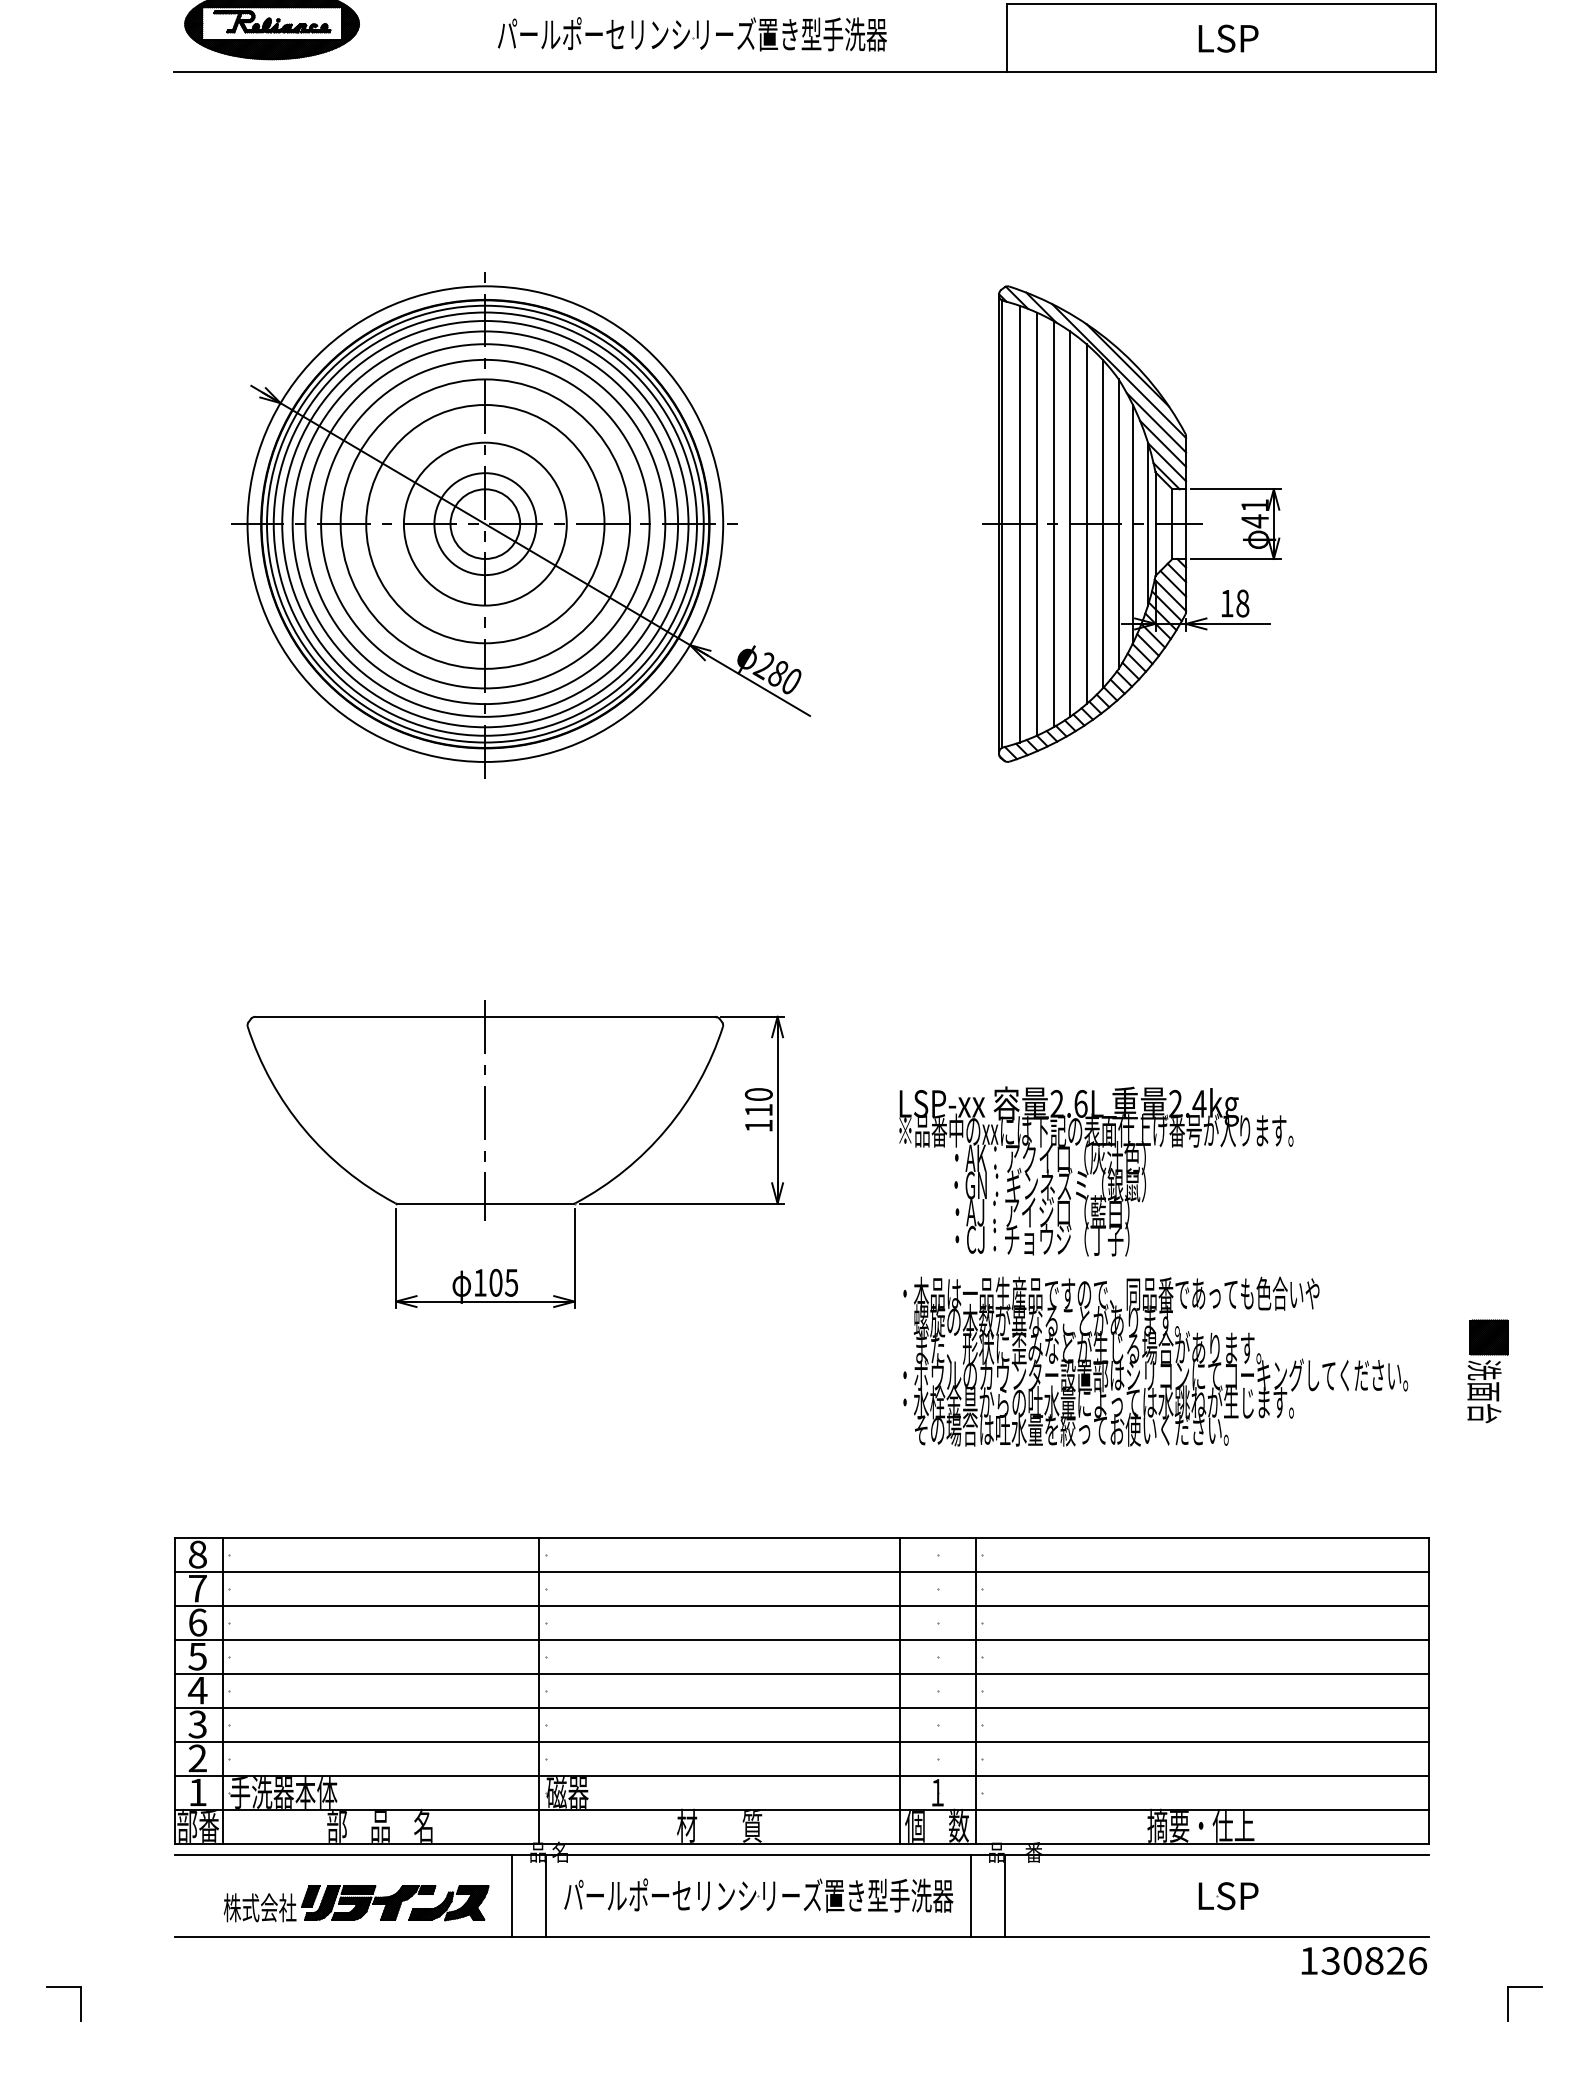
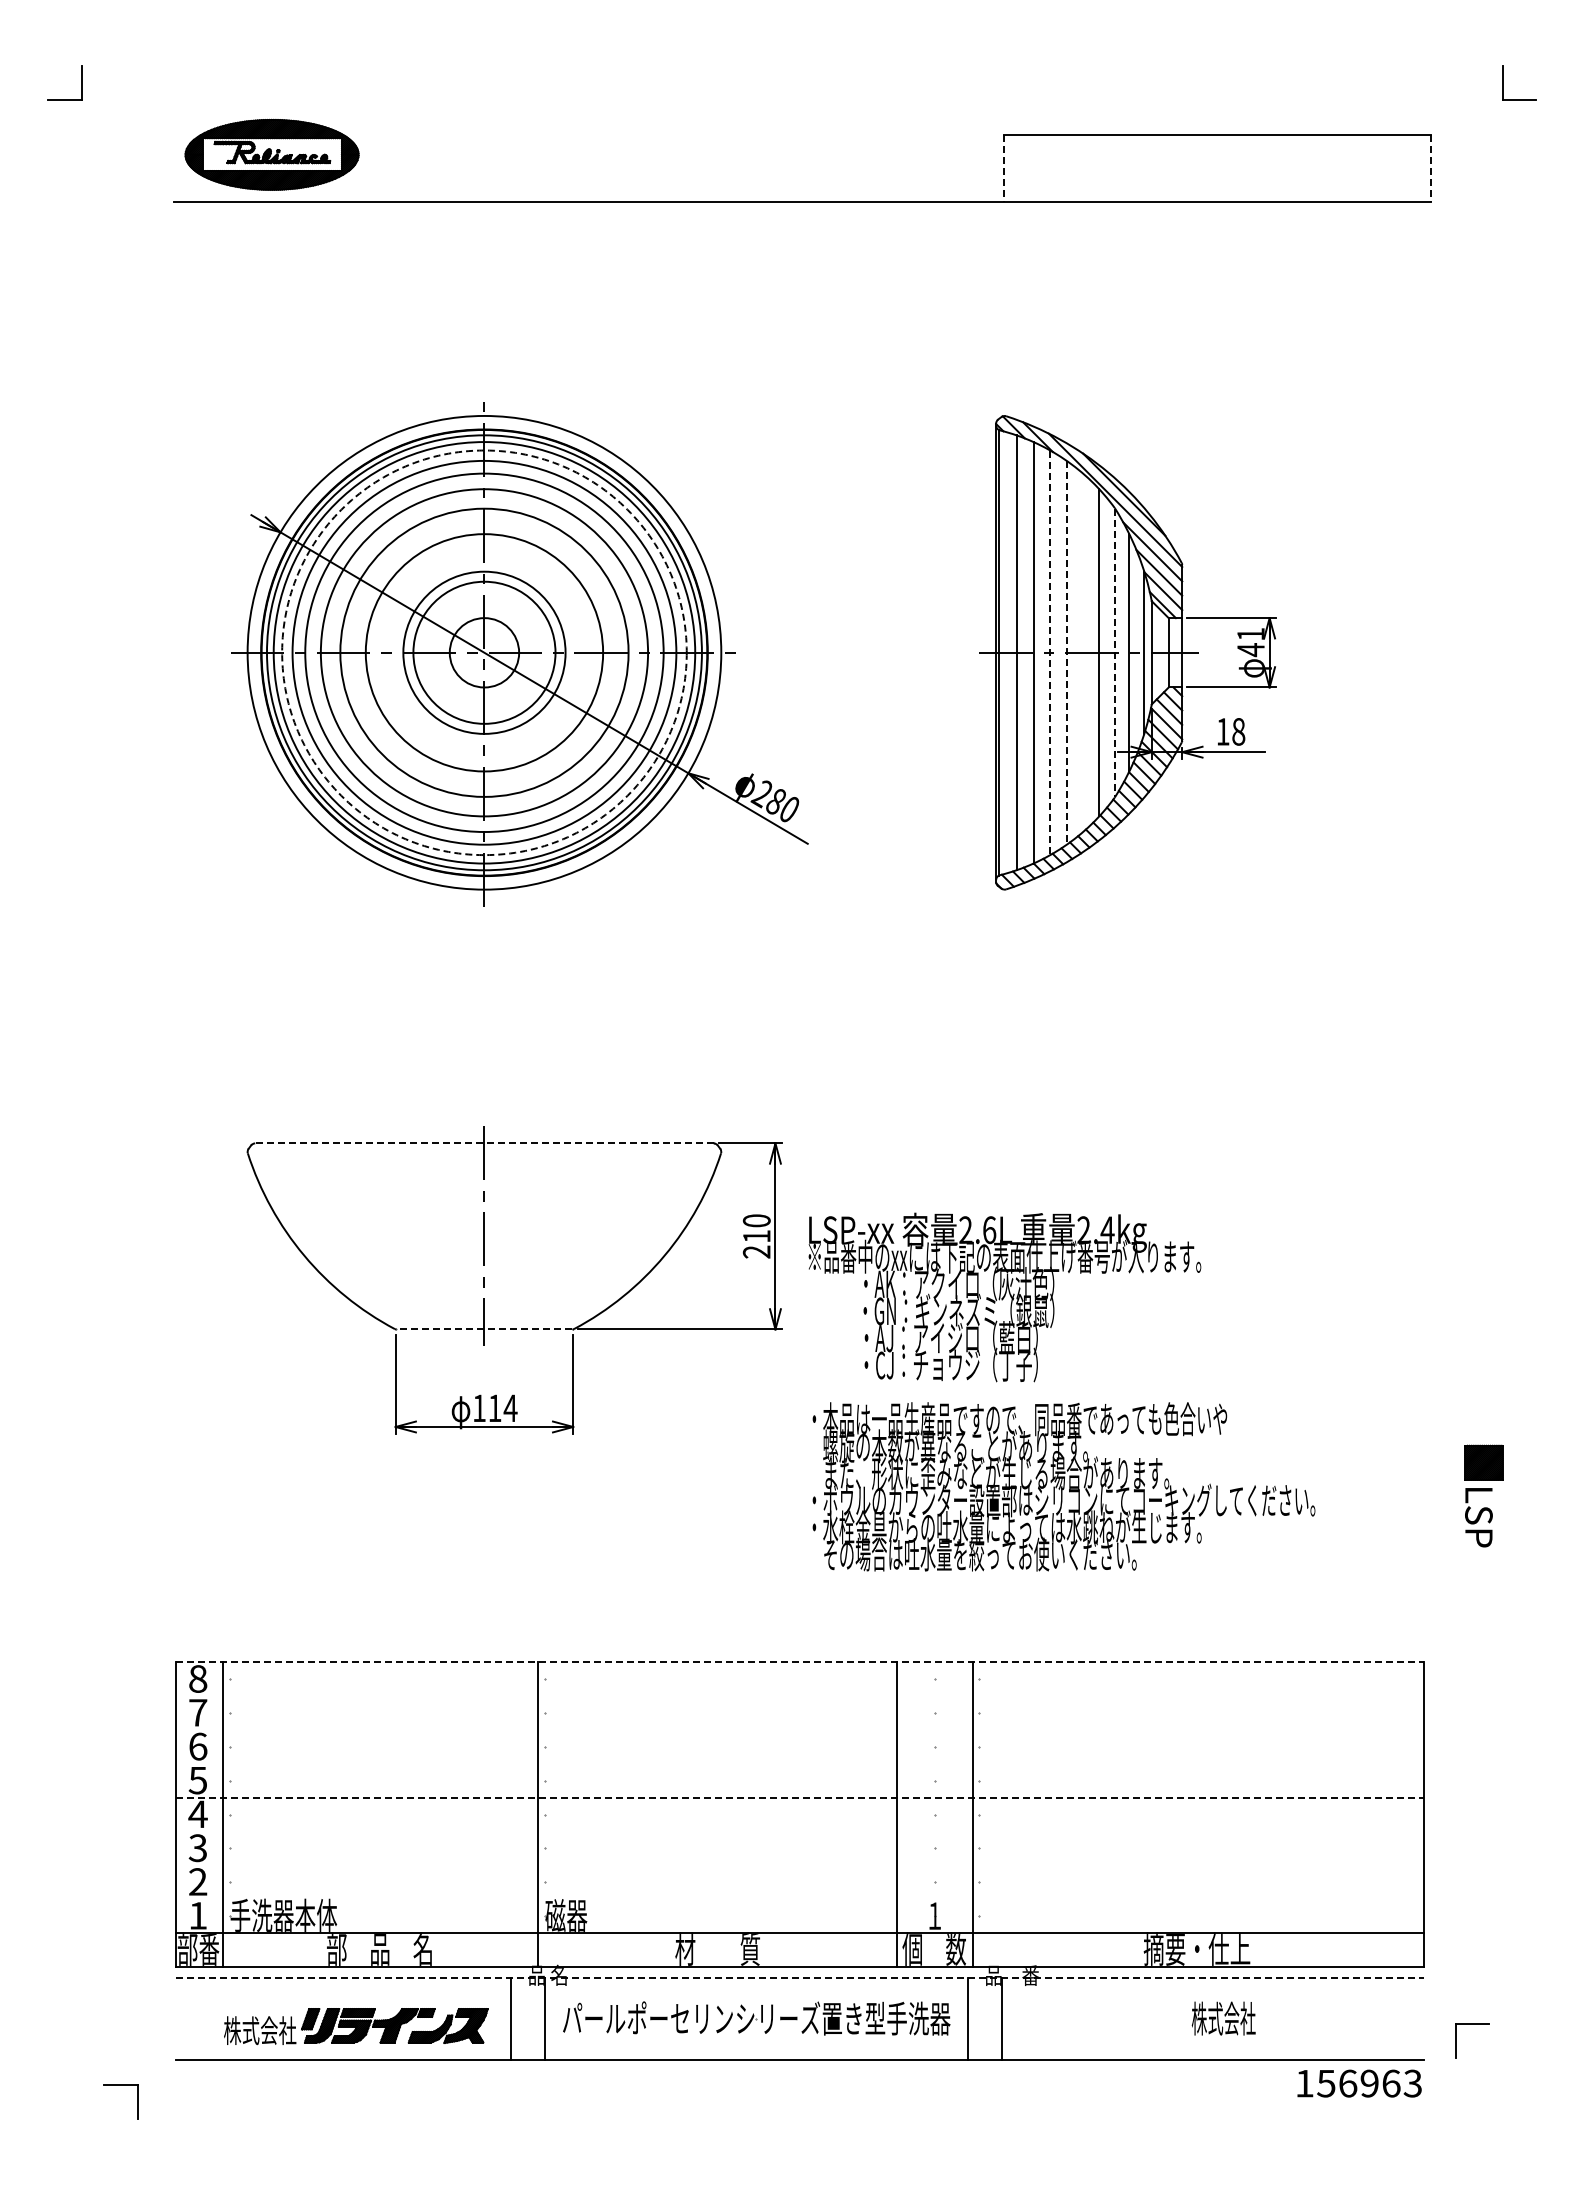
part: (692, 34) -> (690, 165), removed
line: (1006, 37) -> (1003, 168), solid -> dashed
line: (1435, 37) -> (1430, 168), solid -> dashed
part: (1228, 38) -> (1224, 169), removed
circle: (485, 523) -> (484, 652), size x1.4
circle: (485, 523) -> (484, 652), solid -> dashed
line: (1069, 523) -> (1066, 652), solid -> dashed
line: (1086, 523) -> (1083, 652), removed
line: (1053, 524) -> (1050, 653), solid -> dashed
line: (1119, 524) -> (1115, 653), solid -> dashed
line: (484, 1016) -> (483, 1143), solid -> dashed
text: (758, 1125) -> (756, 1251), 110 -> 210
line: (485, 1203) -> (484, 1329), solid -> dashed
text: (1153, 1265) -> (1061, 1391), moved
text: (503, 1283) -> (502, 1408), 105 -> 114
text: (1484, 1391) -> (1479, 1516), 洗面台 -> LSP
line: (802, 1538) -> (800, 1662), solid -> dashed
line: (801, 1572) -> (799, 1696), removed
line: (801, 1606) -> (799, 1730), removed
line: (801, 1639) -> (799, 1763), removed
line: (802, 1673) -> (800, 1797), solid -> dashed
line: (801, 1707) -> (799, 1831), removed
line: (801, 1741) -> (799, 1865), removed
line: (801, 1776) -> (799, 1899), removed
line: (802, 1855) -> (800, 1978), solid -> dashed
text: (1227, 1895) -> (1223, 2018), LSP -> 株式会社
text: (1374, 1960) -> (1369, 2083), 130826 -> 156963
part: (63, 1987) -> (120, 2085), moved
part: (1524, 1987) -> (1472, 2024), moved

